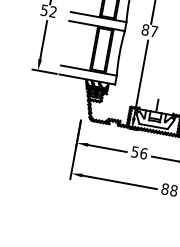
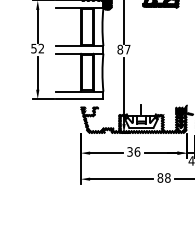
hatch: (96, 89) -> (88, 106), removed
text: (134, 151) -> (129, 151), 56 -> 36

